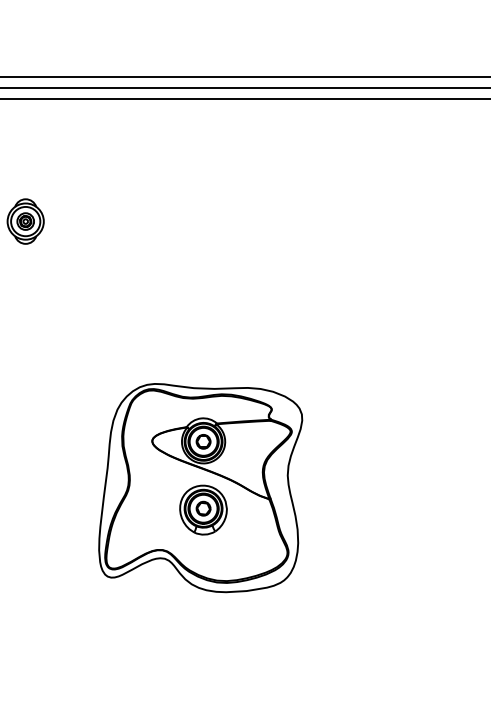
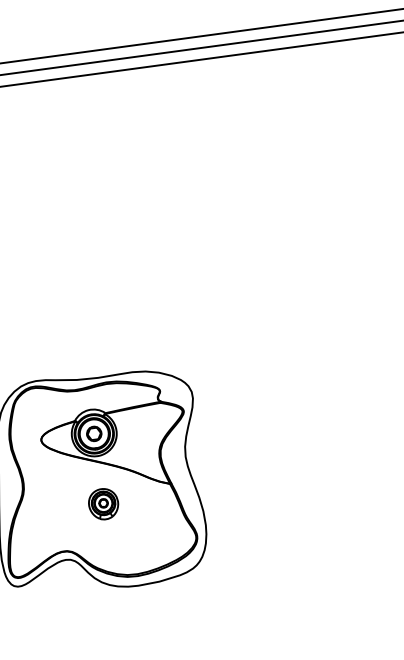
part: (203, 509) -> (103, 503), size x0.6

